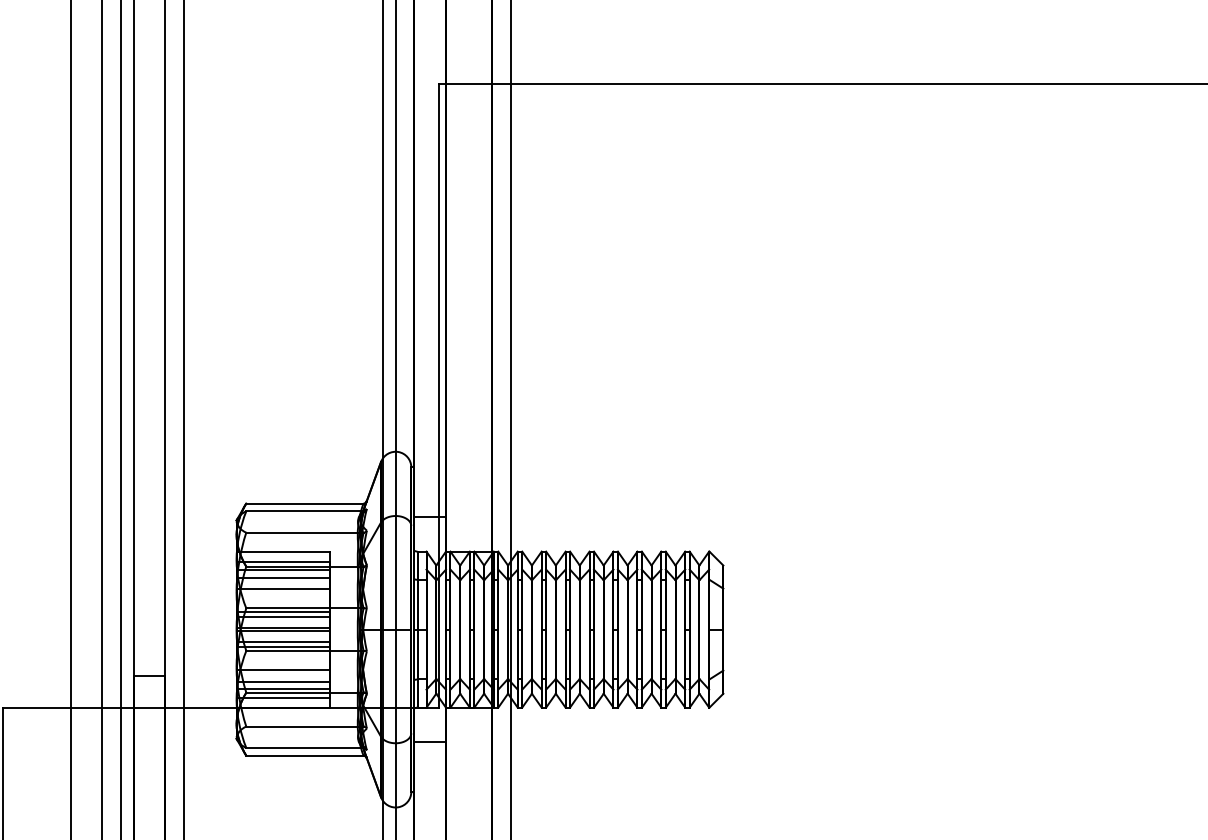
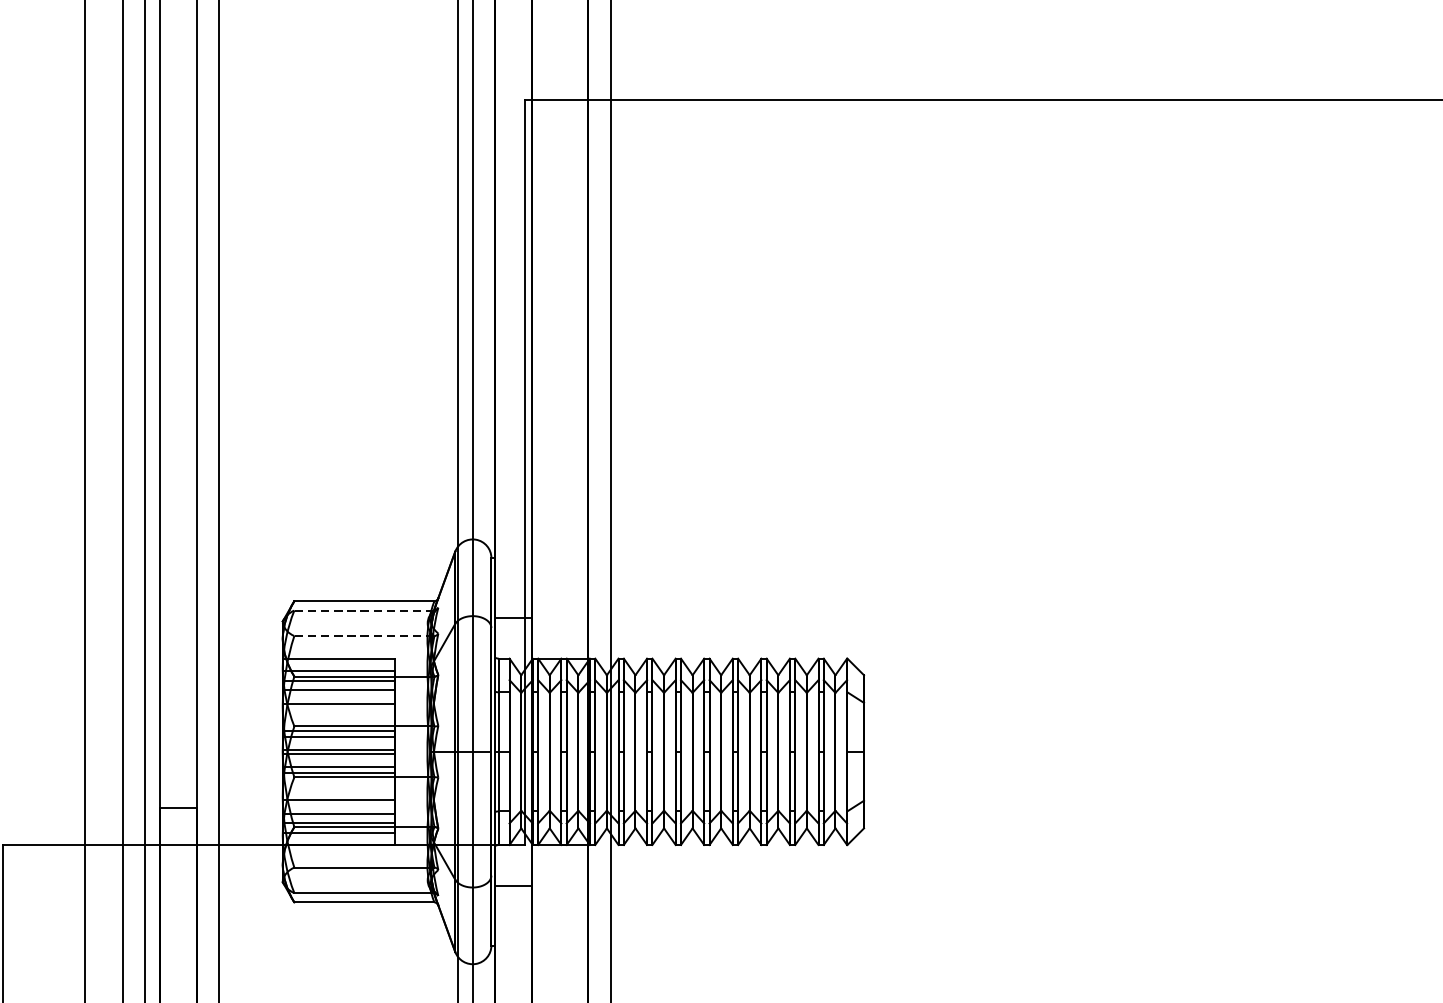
line: (304, 511) -> (363, 610), solid -> dashed
line: (304, 532) -> (363, 635), solid -> dashed

